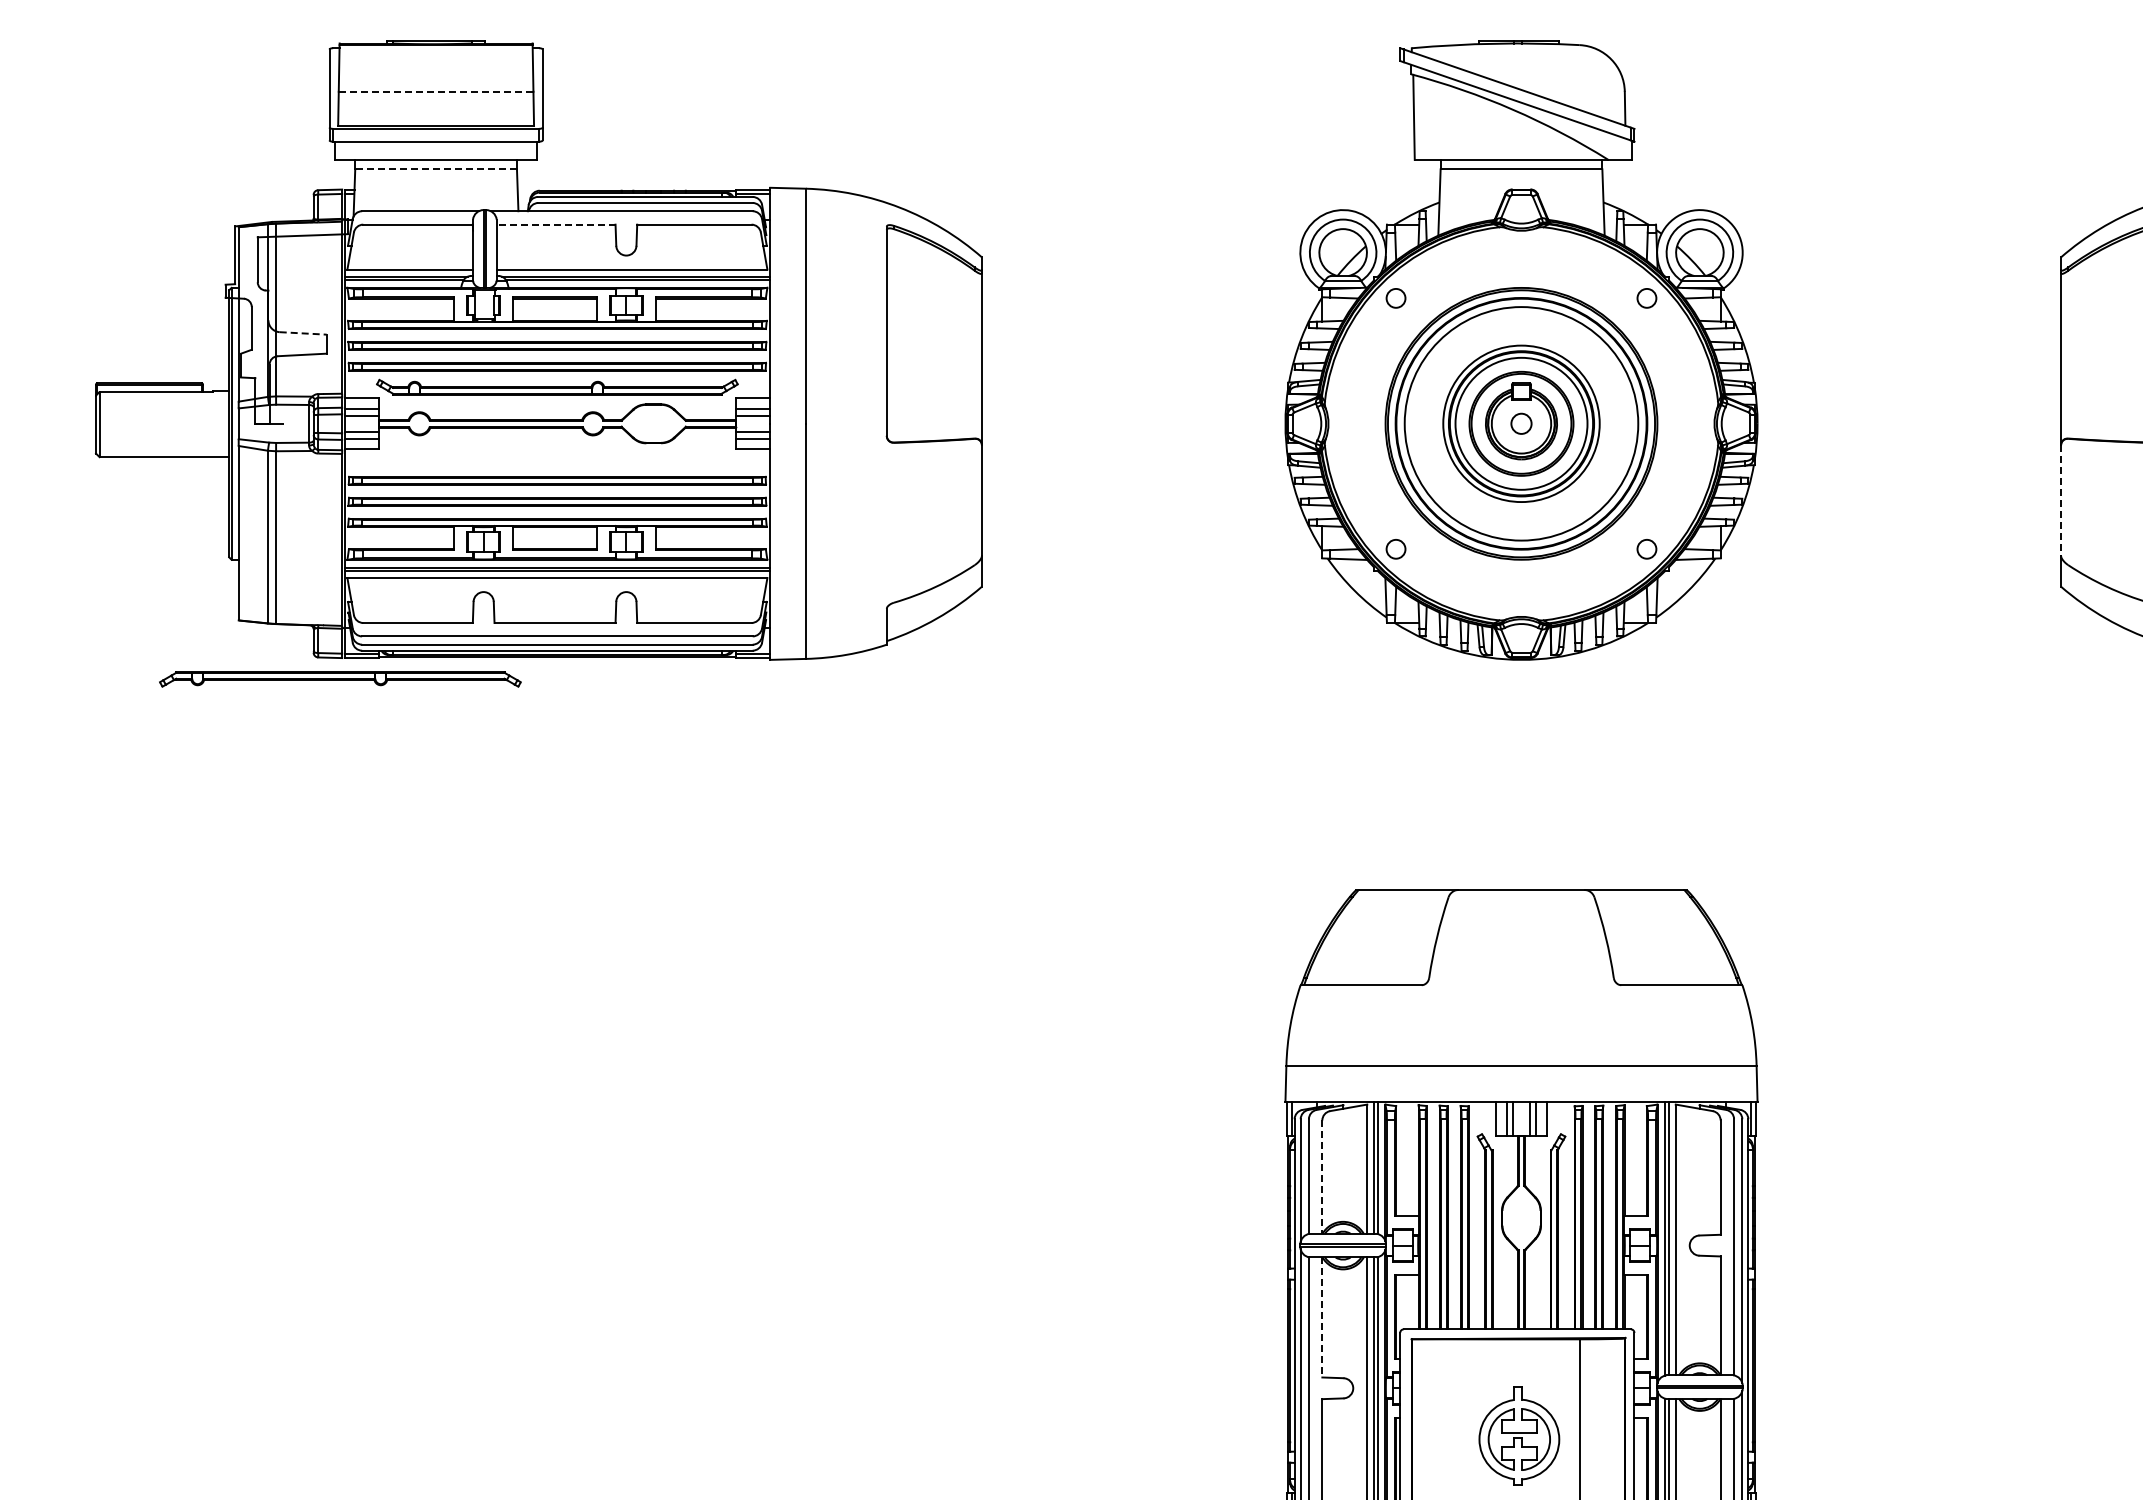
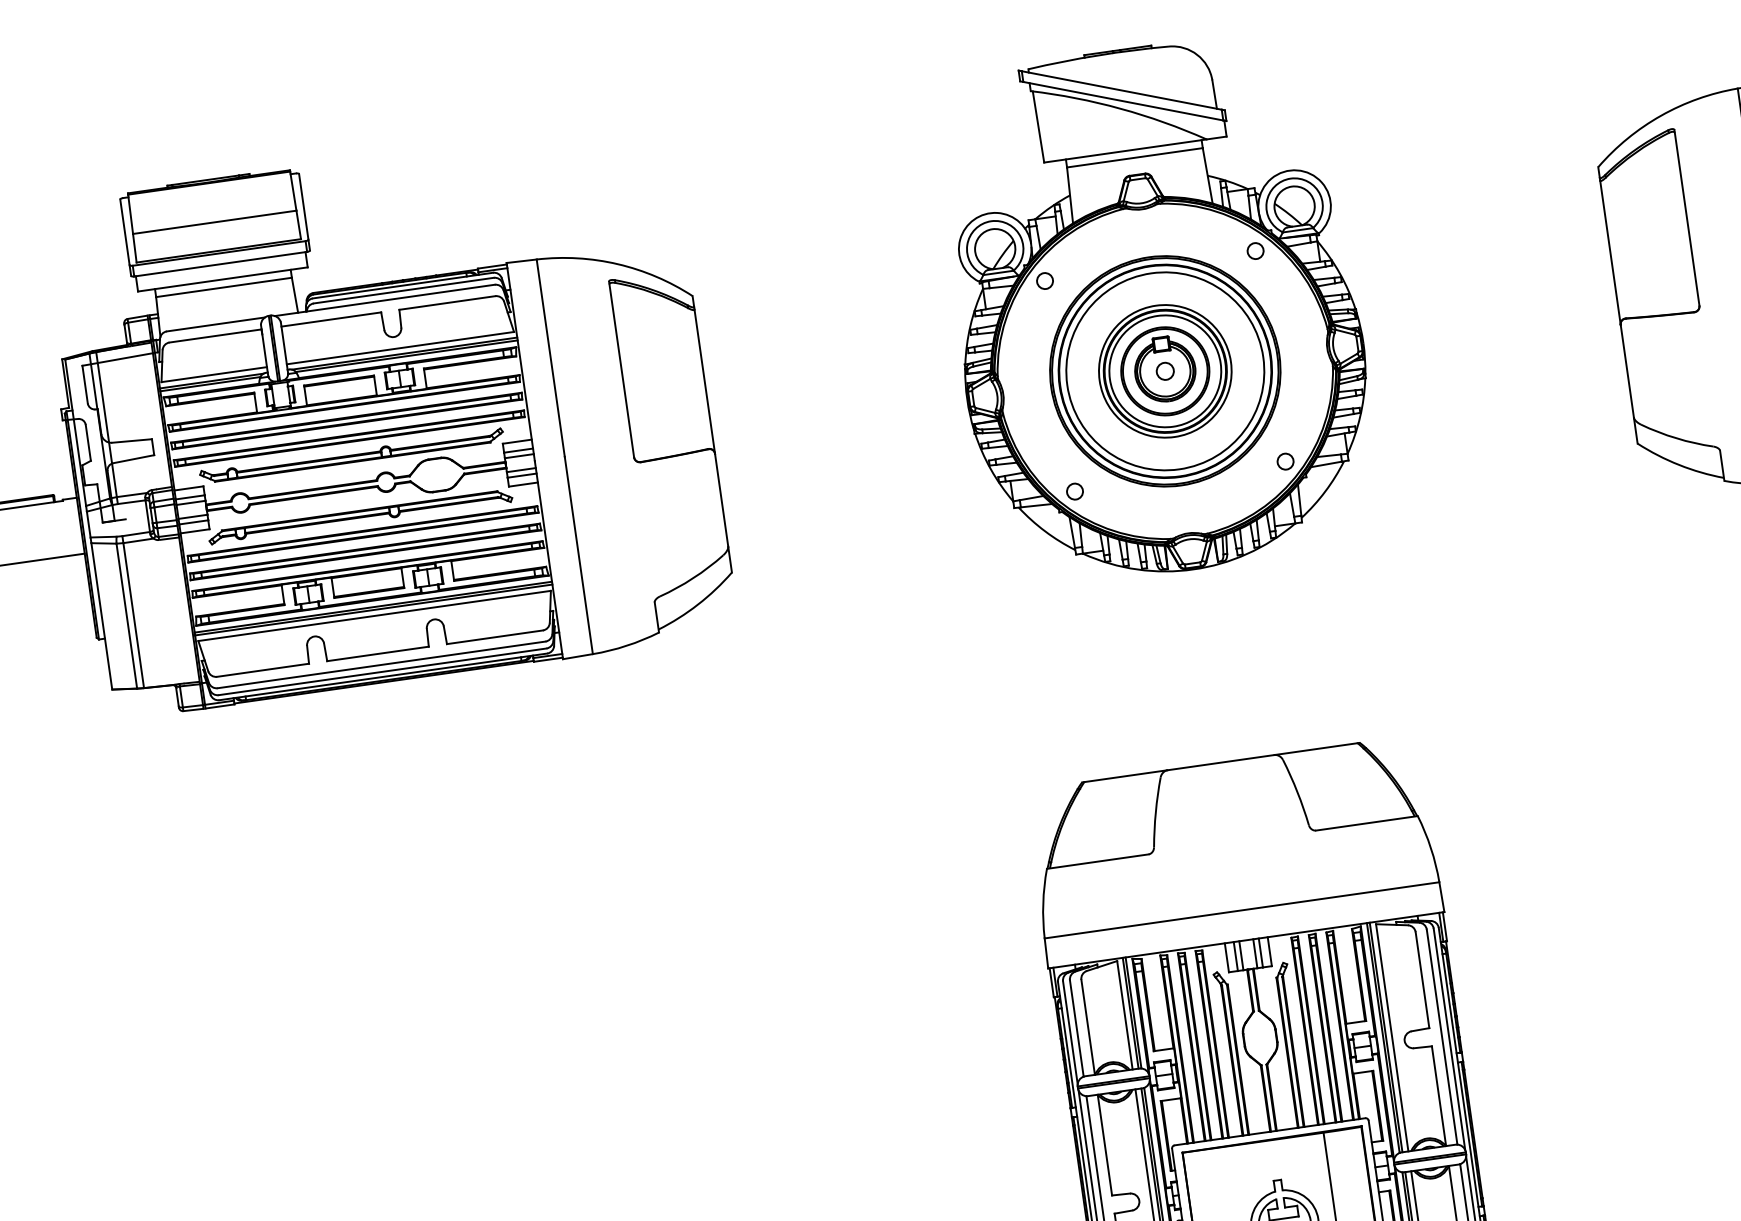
line: (436, 91) -> (215, 222), dashed -> solid
line: (436, 169) -> (224, 287), dashed -> solid
line: (555, 224) -> (330, 319), dashed -> solid
line: (303, 333) -> (132, 441), dashed -> solid
line: (2061, 501) -> (1627, 372), dashed -> solid
part: (340, 679) -> (360, 517), moved
line: (1322, 1177) -> (1088, 1027), dashed -> solid
line: (1322, 1317) -> (1105, 1145), dashed -> solid

